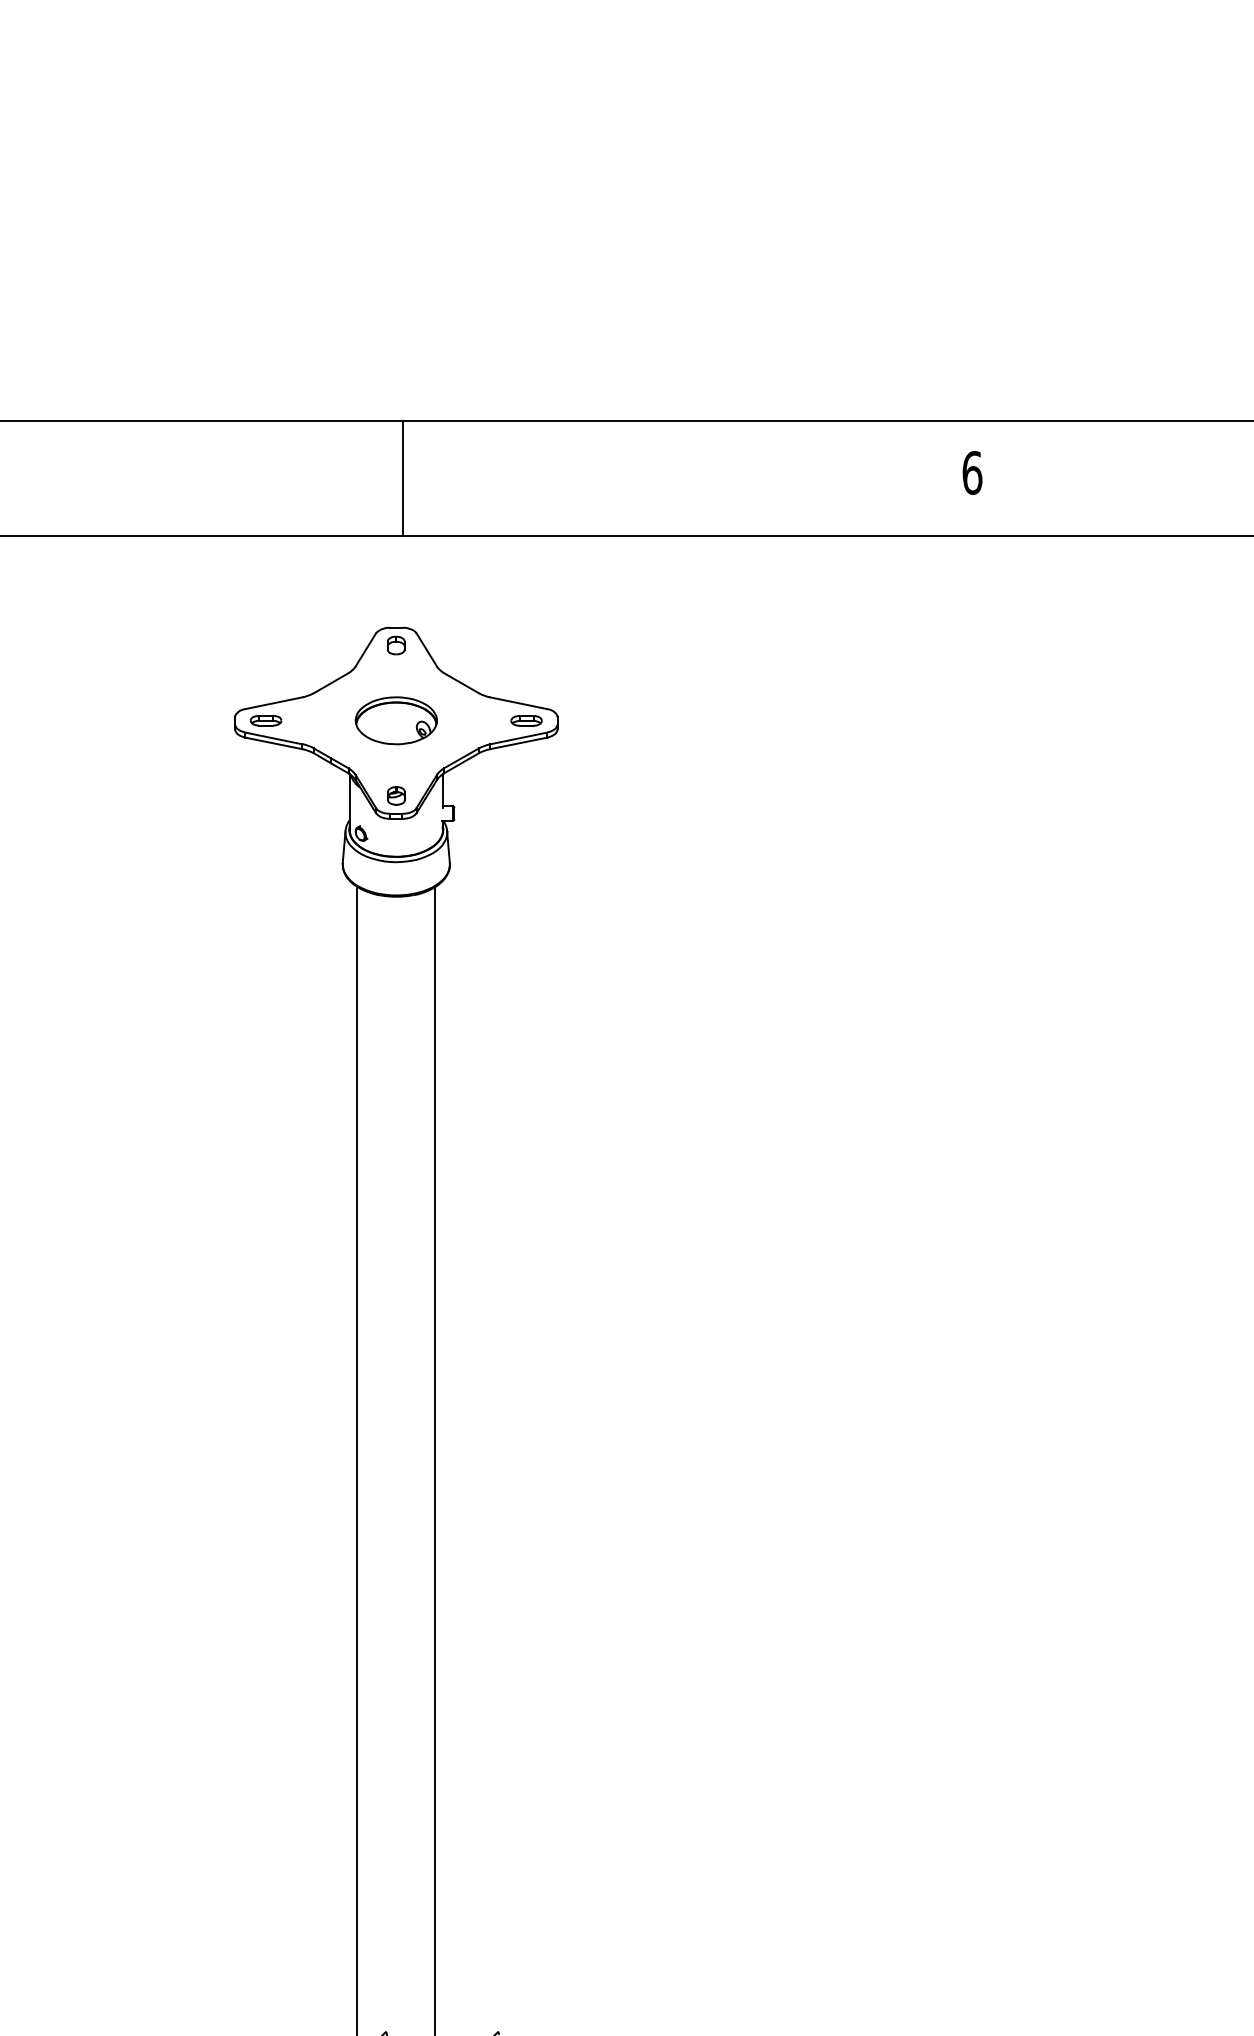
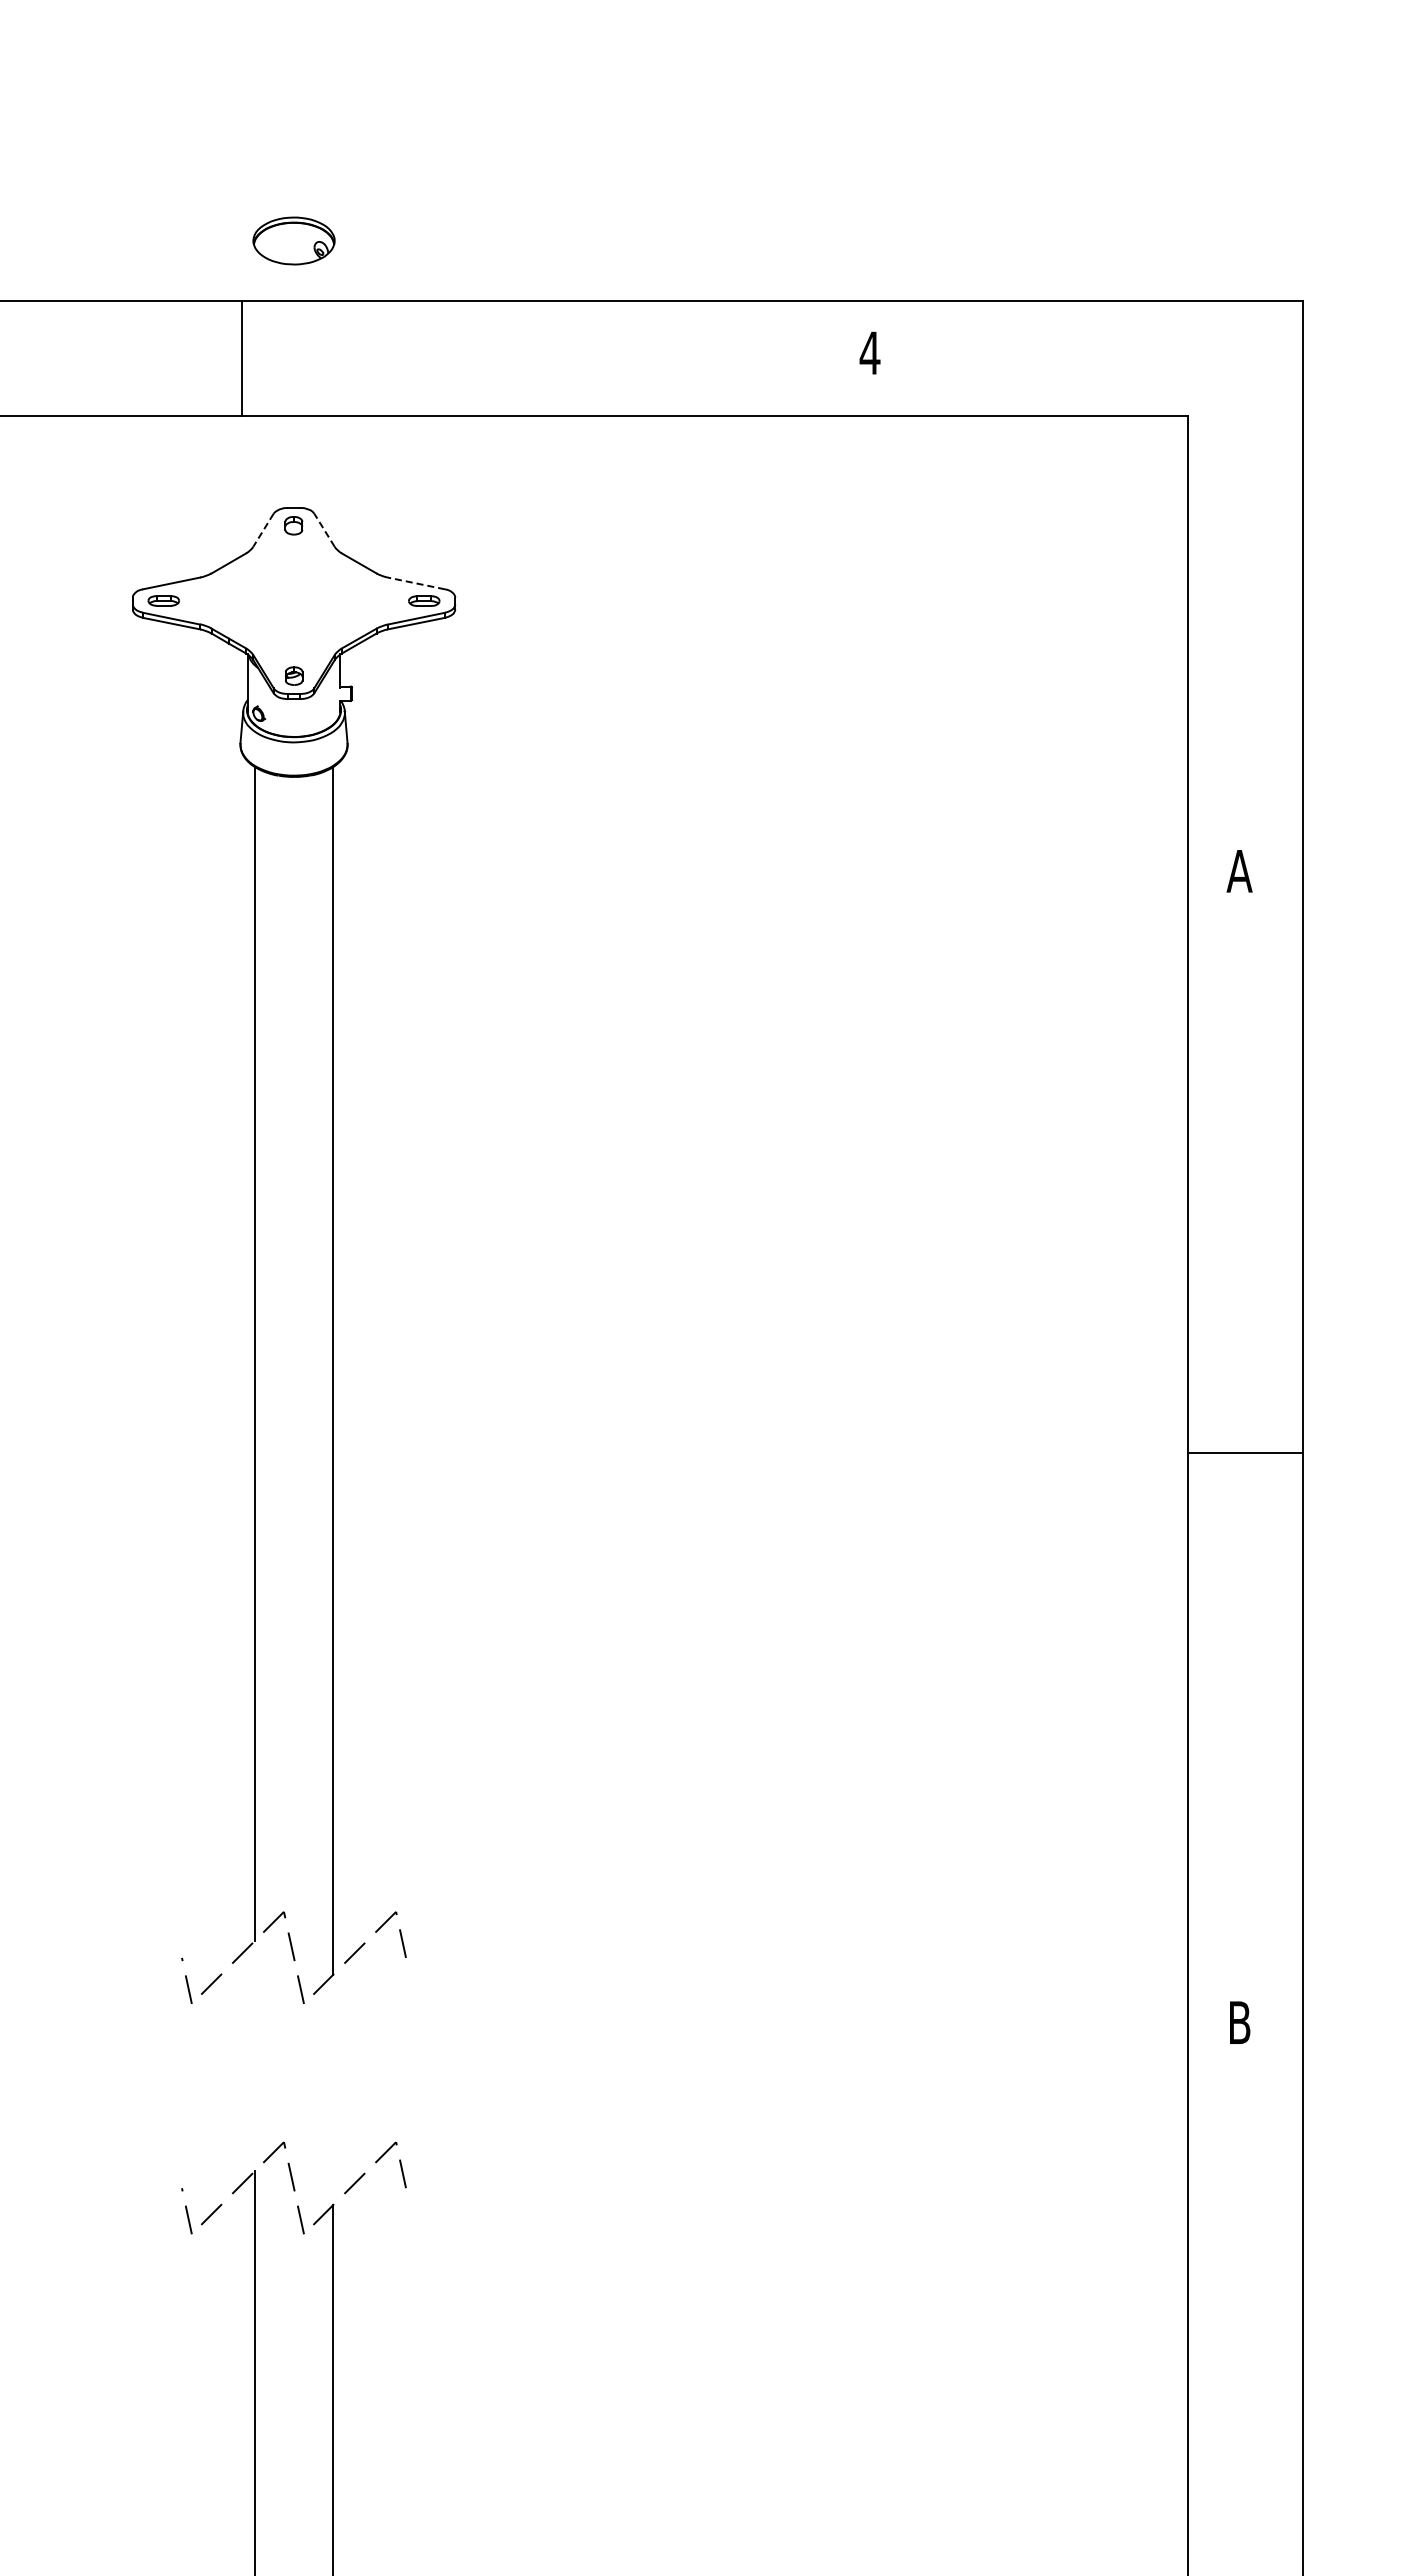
text: (971, 473) -> (869, 353), 6 -> 4
line: (403, 478) -> (242, 358), moved
line: (426, 649) -> (324, 529), solid -> dashed
line: (365, 650) -> (263, 530), solid -> dashed
line: (517, 703) -> (415, 583), solid -> dashed
part: (395, 720) -> (293, 240), moved

